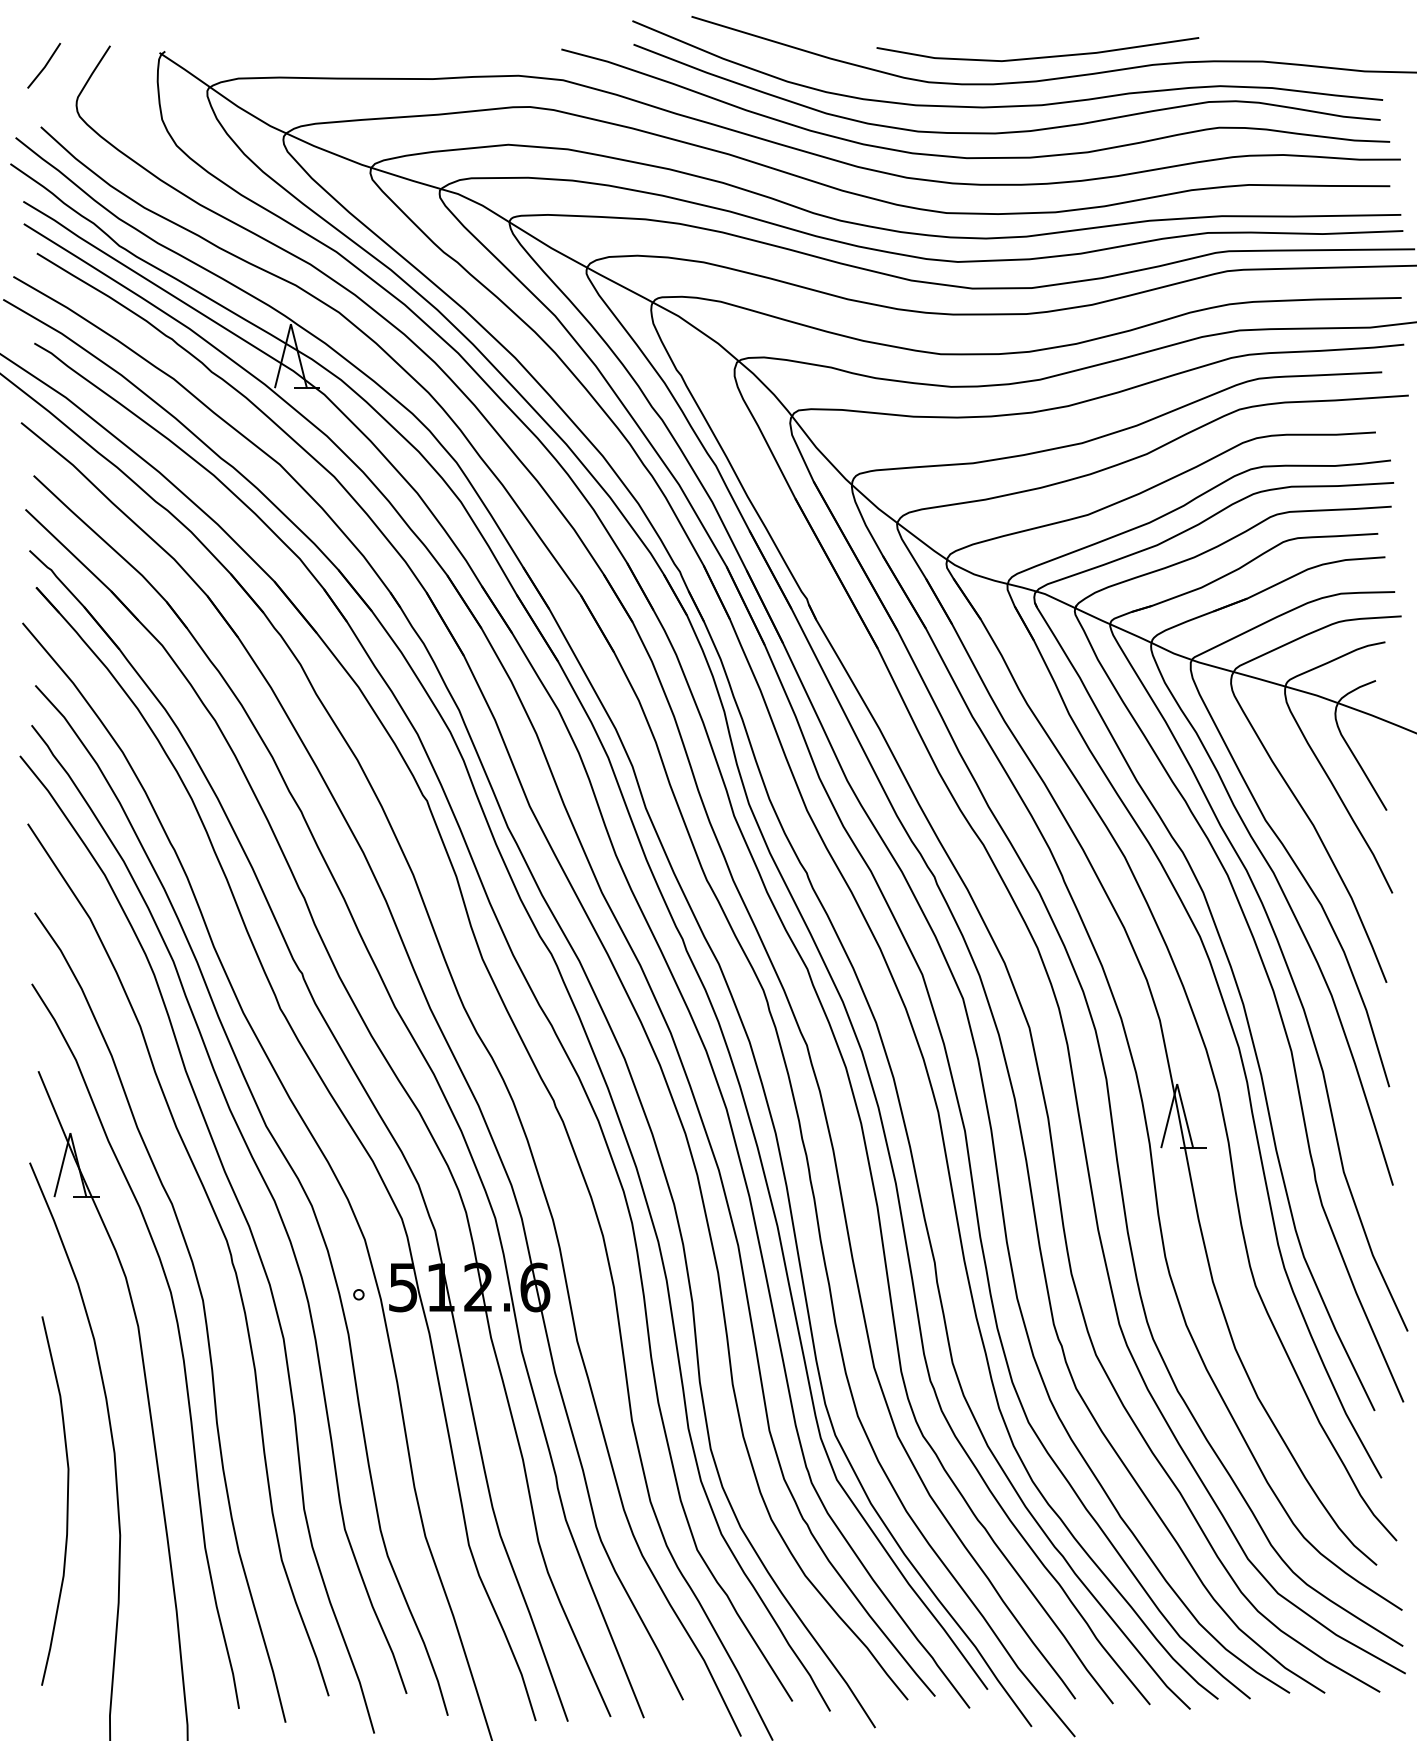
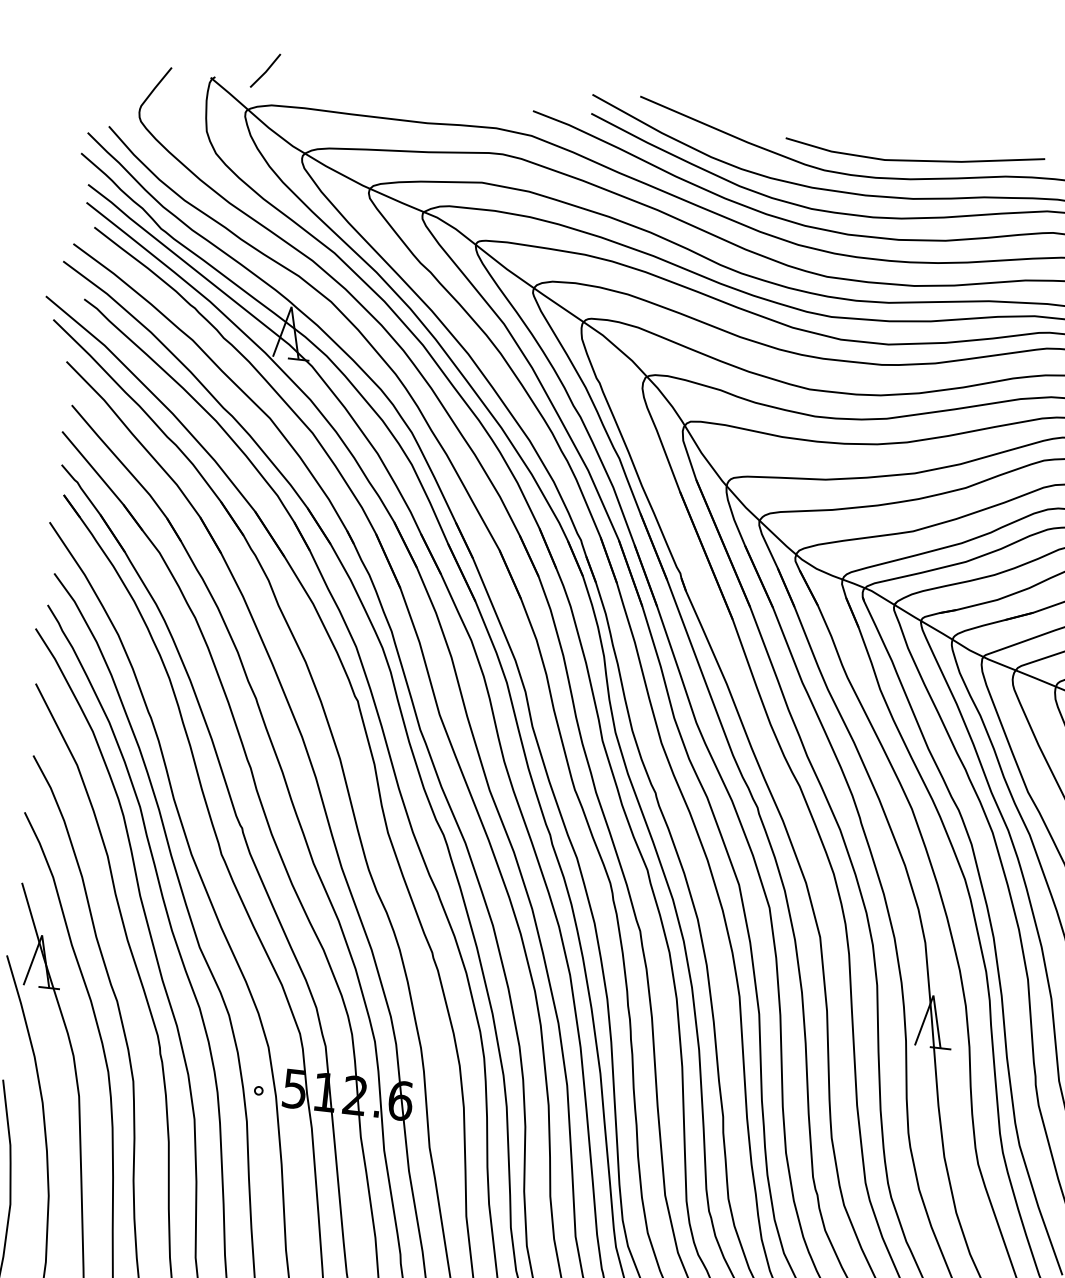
line: (44, 65) -> (265, 70), moved

